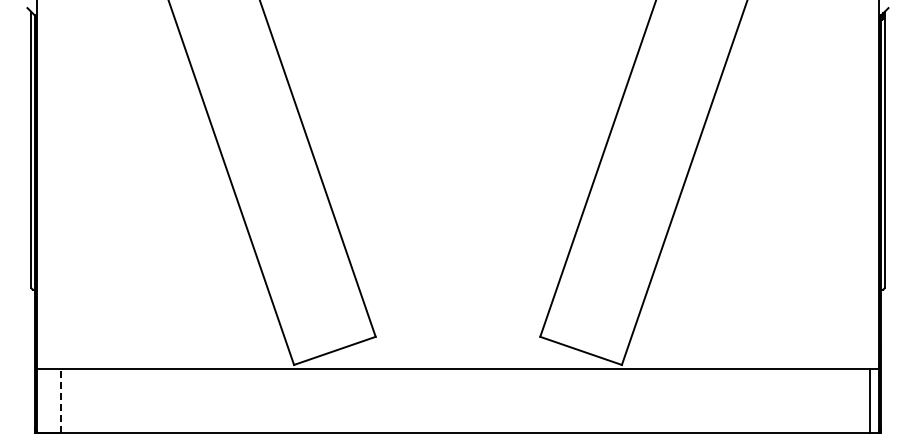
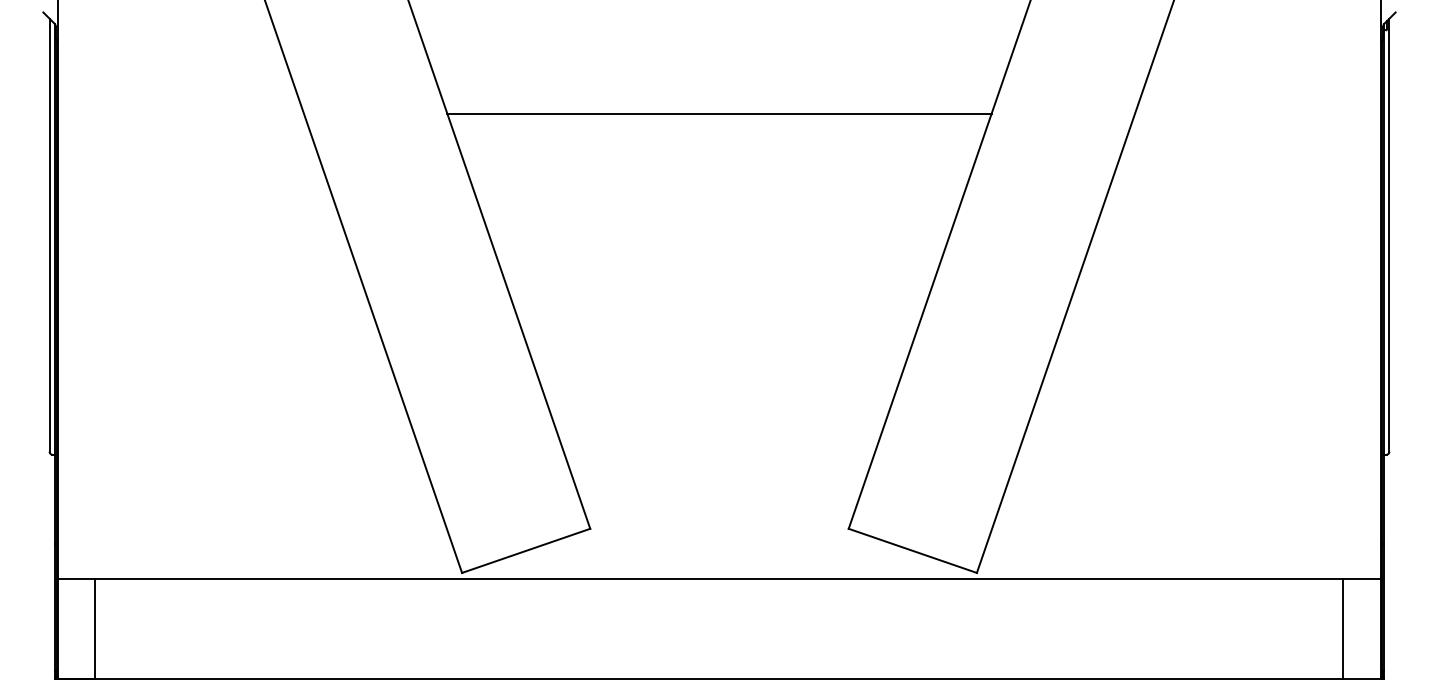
line: (457, 72) -> (718, 113), added
line: (60, 400) -> (95, 628), dashed -> solid
line: (870, 400) -> (1343, 628), moved

